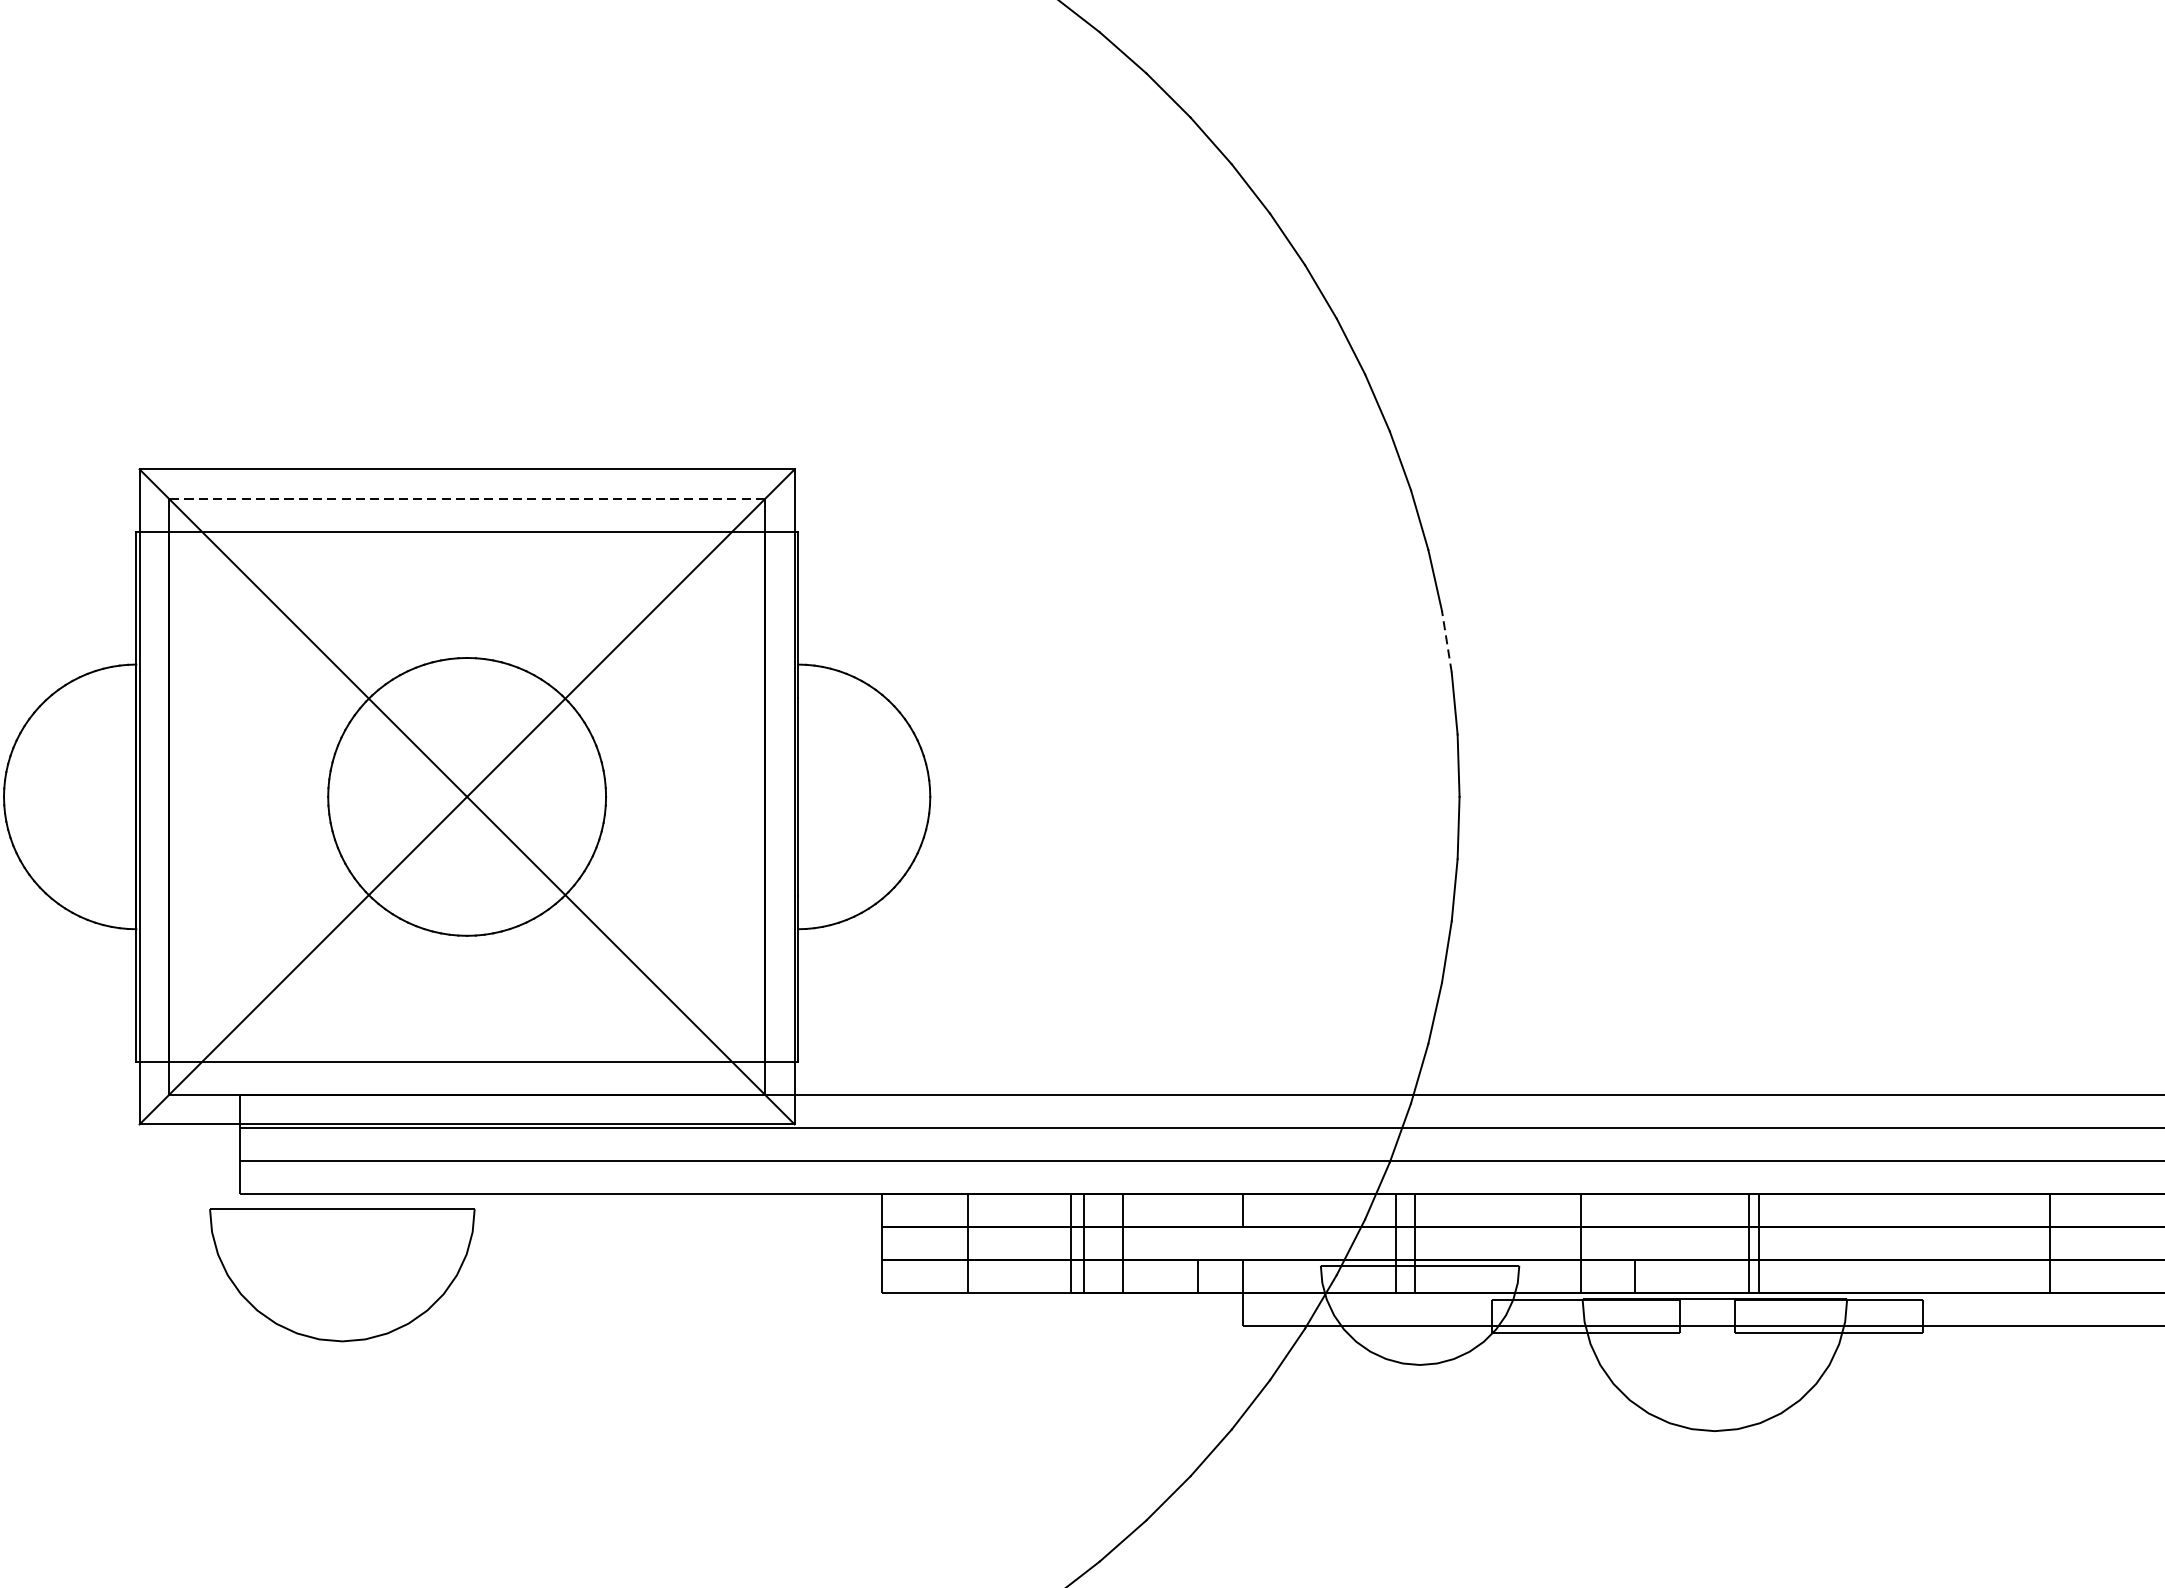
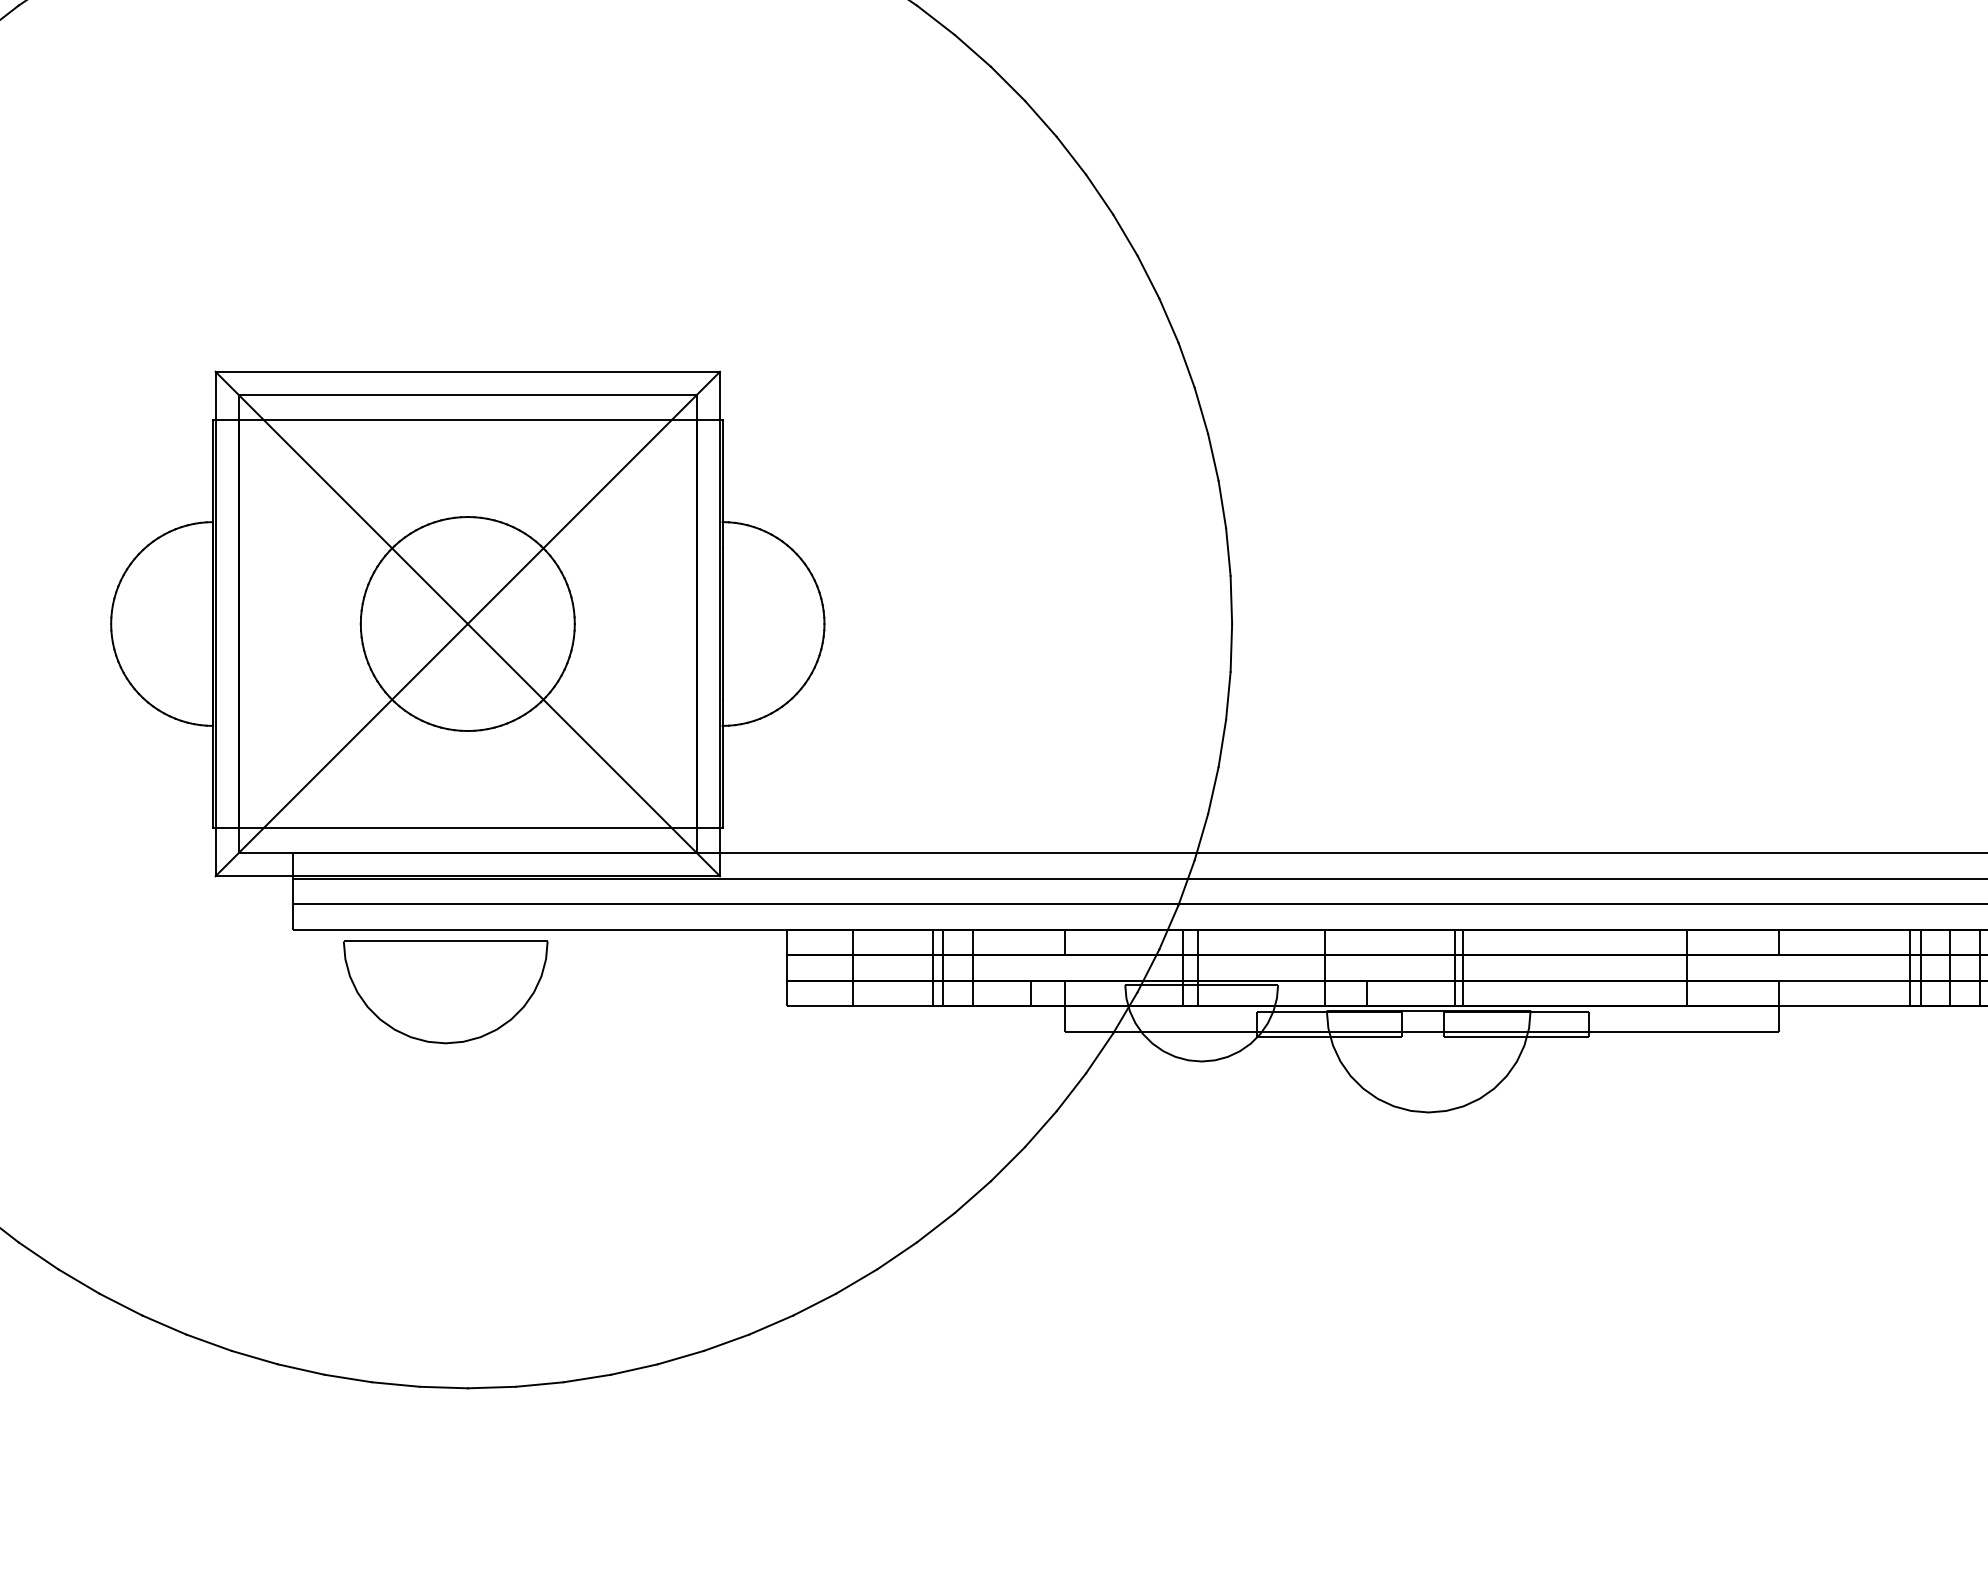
line: (466, 498) -> (467, 394), dashed -> solid
line: (1447, 641) -> (1222, 504), dashed -> solid
part: (342, 1275) -> (445, 992), moved

